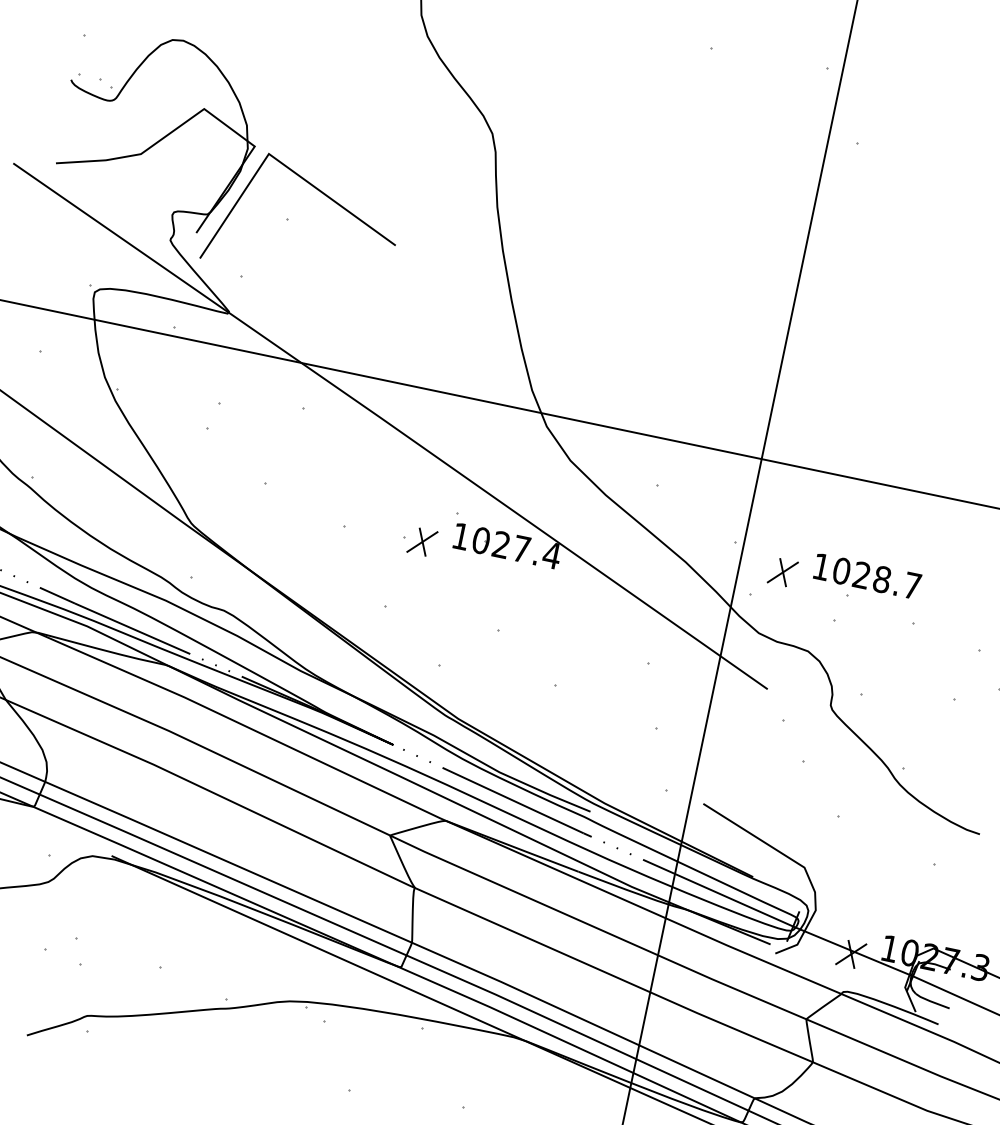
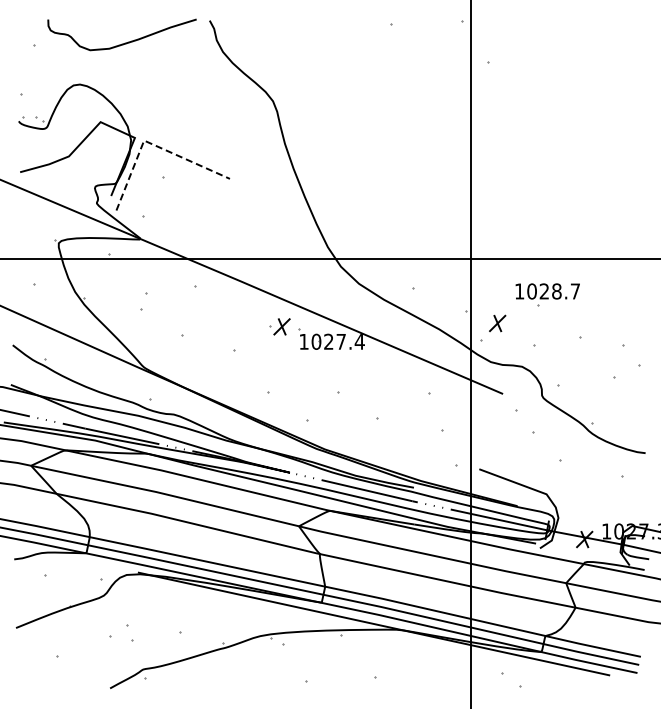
line: (281, 163) -> (152, 144), solid -> dashed
part: (418, 540) -> (279, 326), moved
part: (865, 581) -> (547, 294), moved

